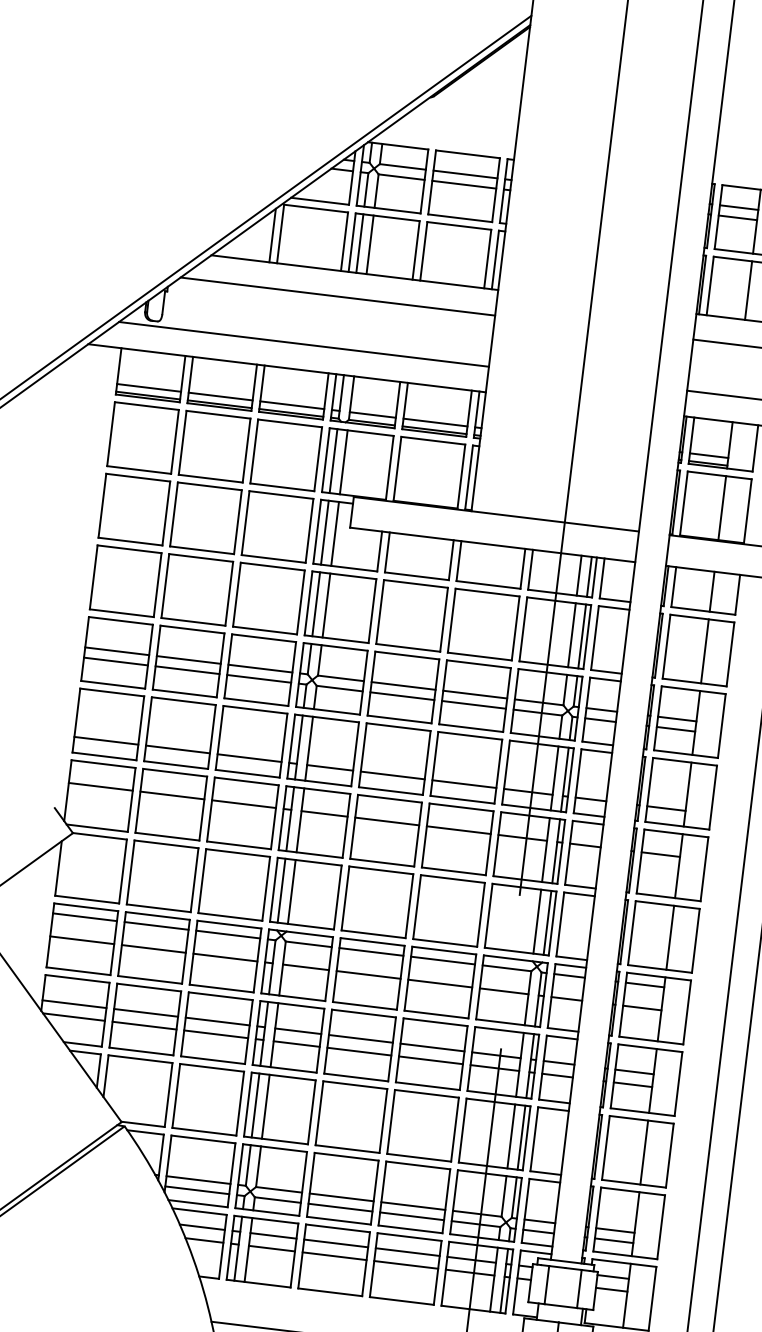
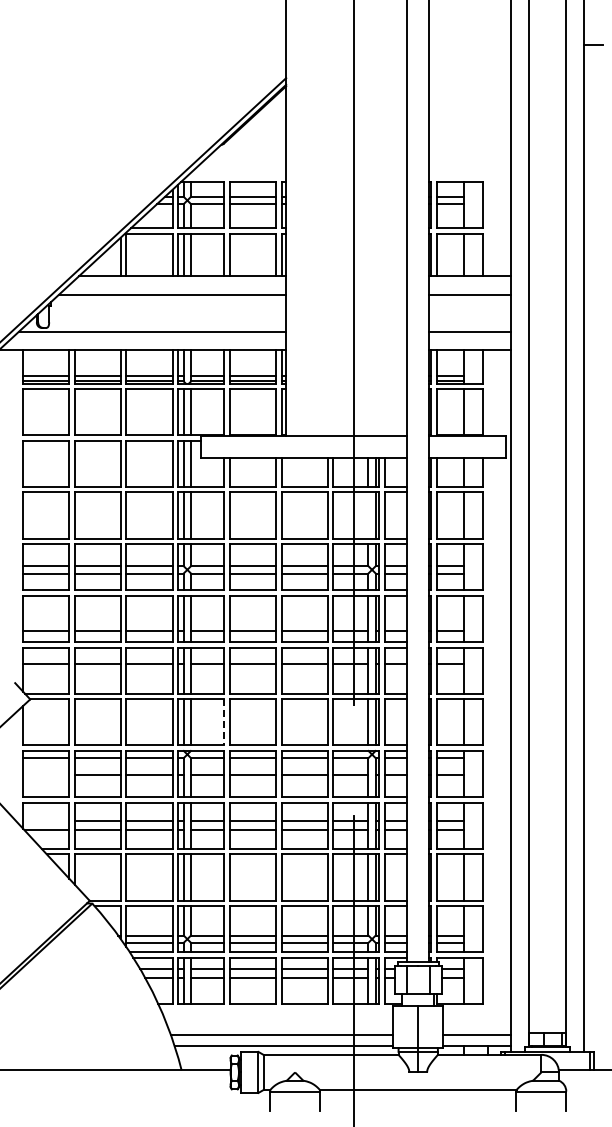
line: (572, 635) -> (368, 515), removed
line: (338, 897) -> (224, 722), solid -> dashed
line: (82, 939) -> (46, 774), removed
line: (74, 1004) -> (46, 821), removed

